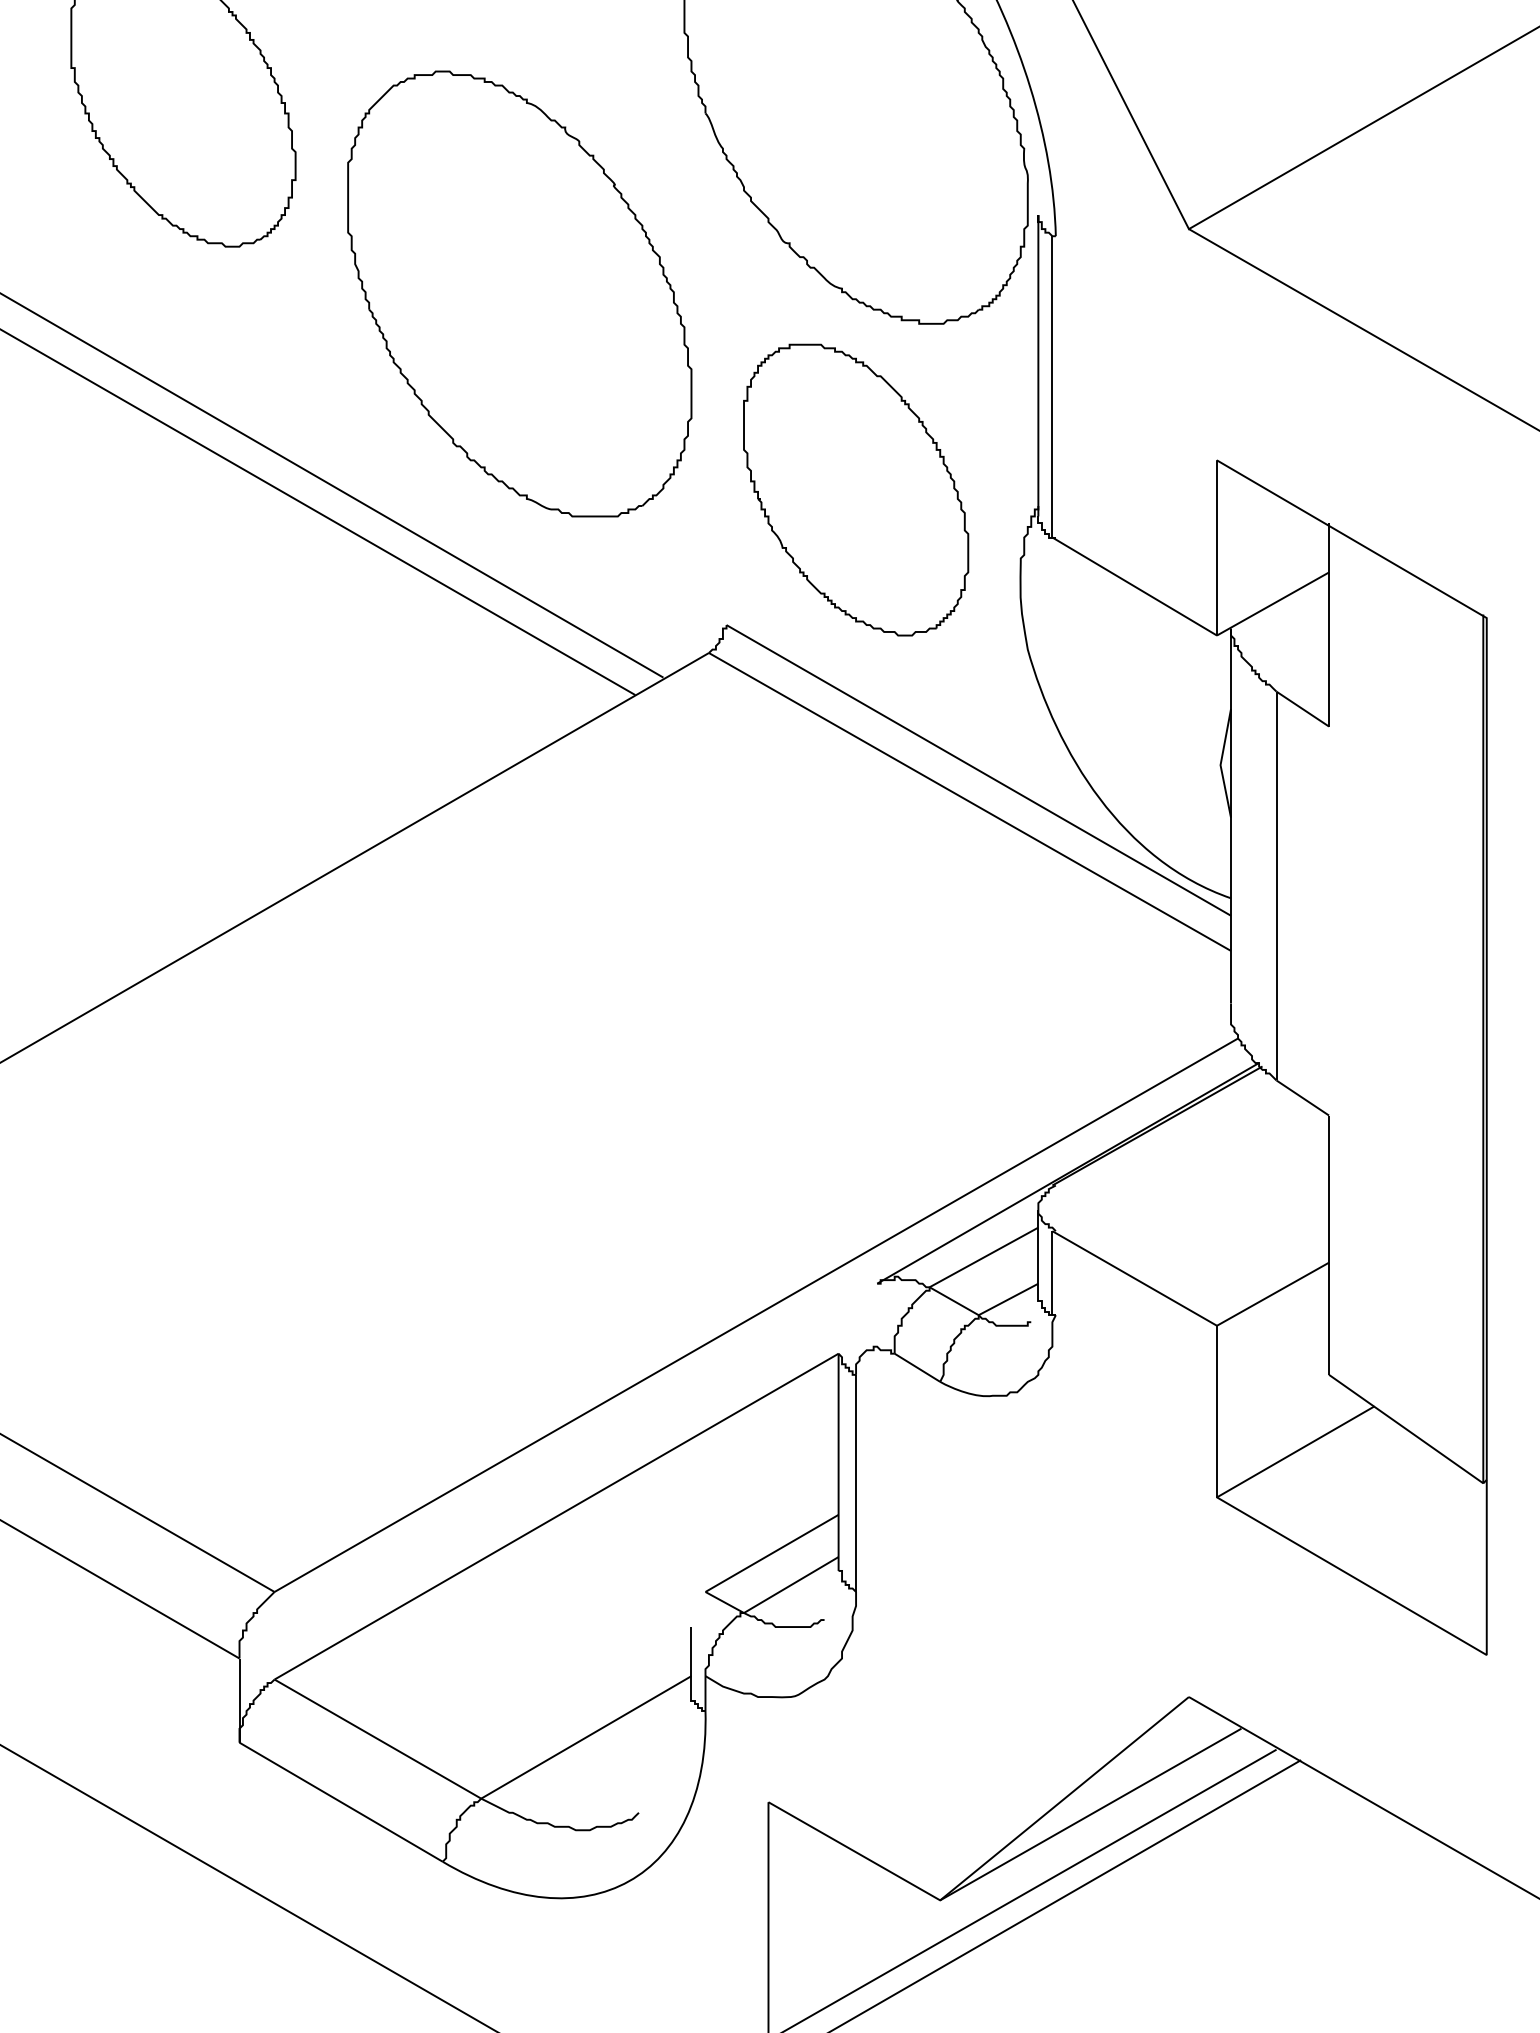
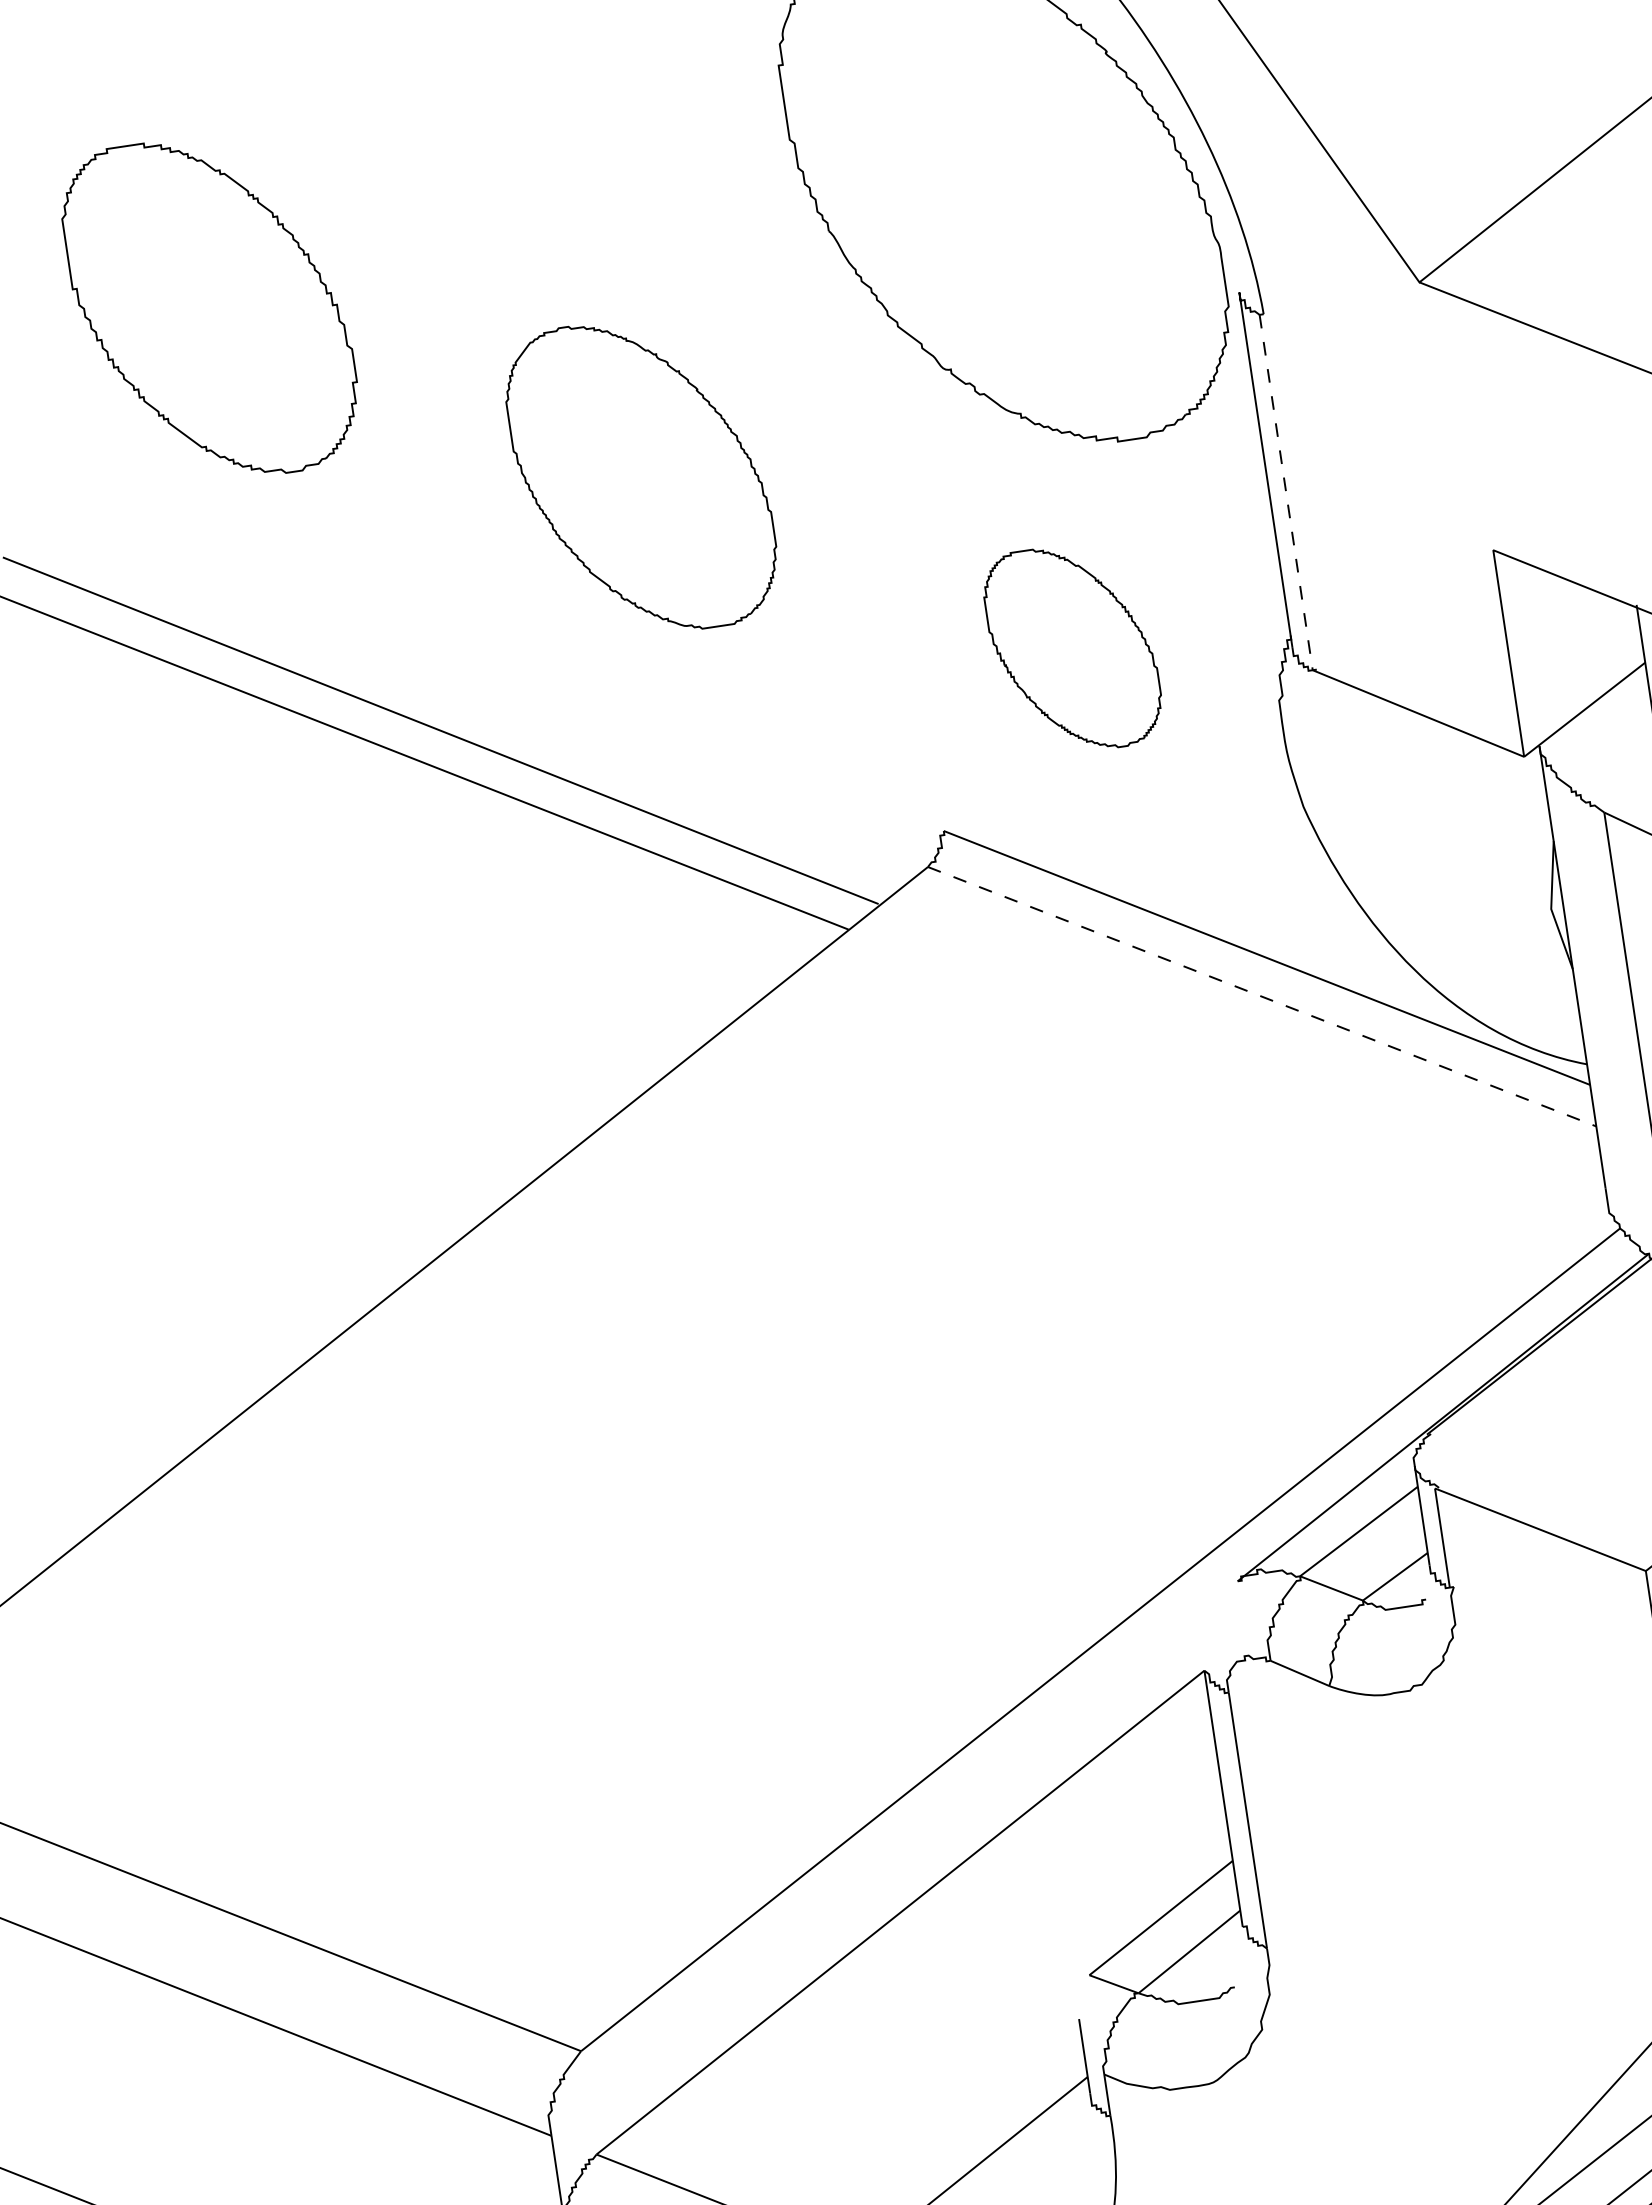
part: (519, 293) -> (641, 476), size x0.6
line: (1052, 386) -> (1286, 492), solid -> dashed
part: (856, 489) -> (1073, 648), size x0.6
line: (969, 801) -> (1261, 996), solid -> dashed

